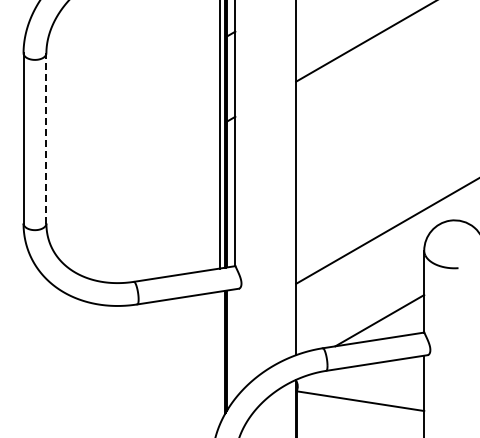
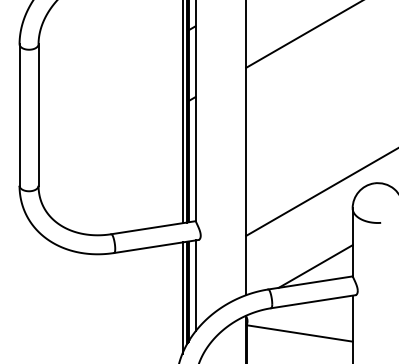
line: (46, 137) -> (38, 114), dashed -> solid
line: (235, 343) -> (195, 285), added
line: (219, 358) -> (182, 297), added

